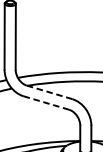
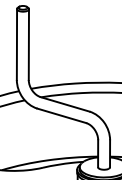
line: (49, 92) -> (65, 104), dashed -> solid
line: (47, 102) -> (62, 115), dashed -> solid

